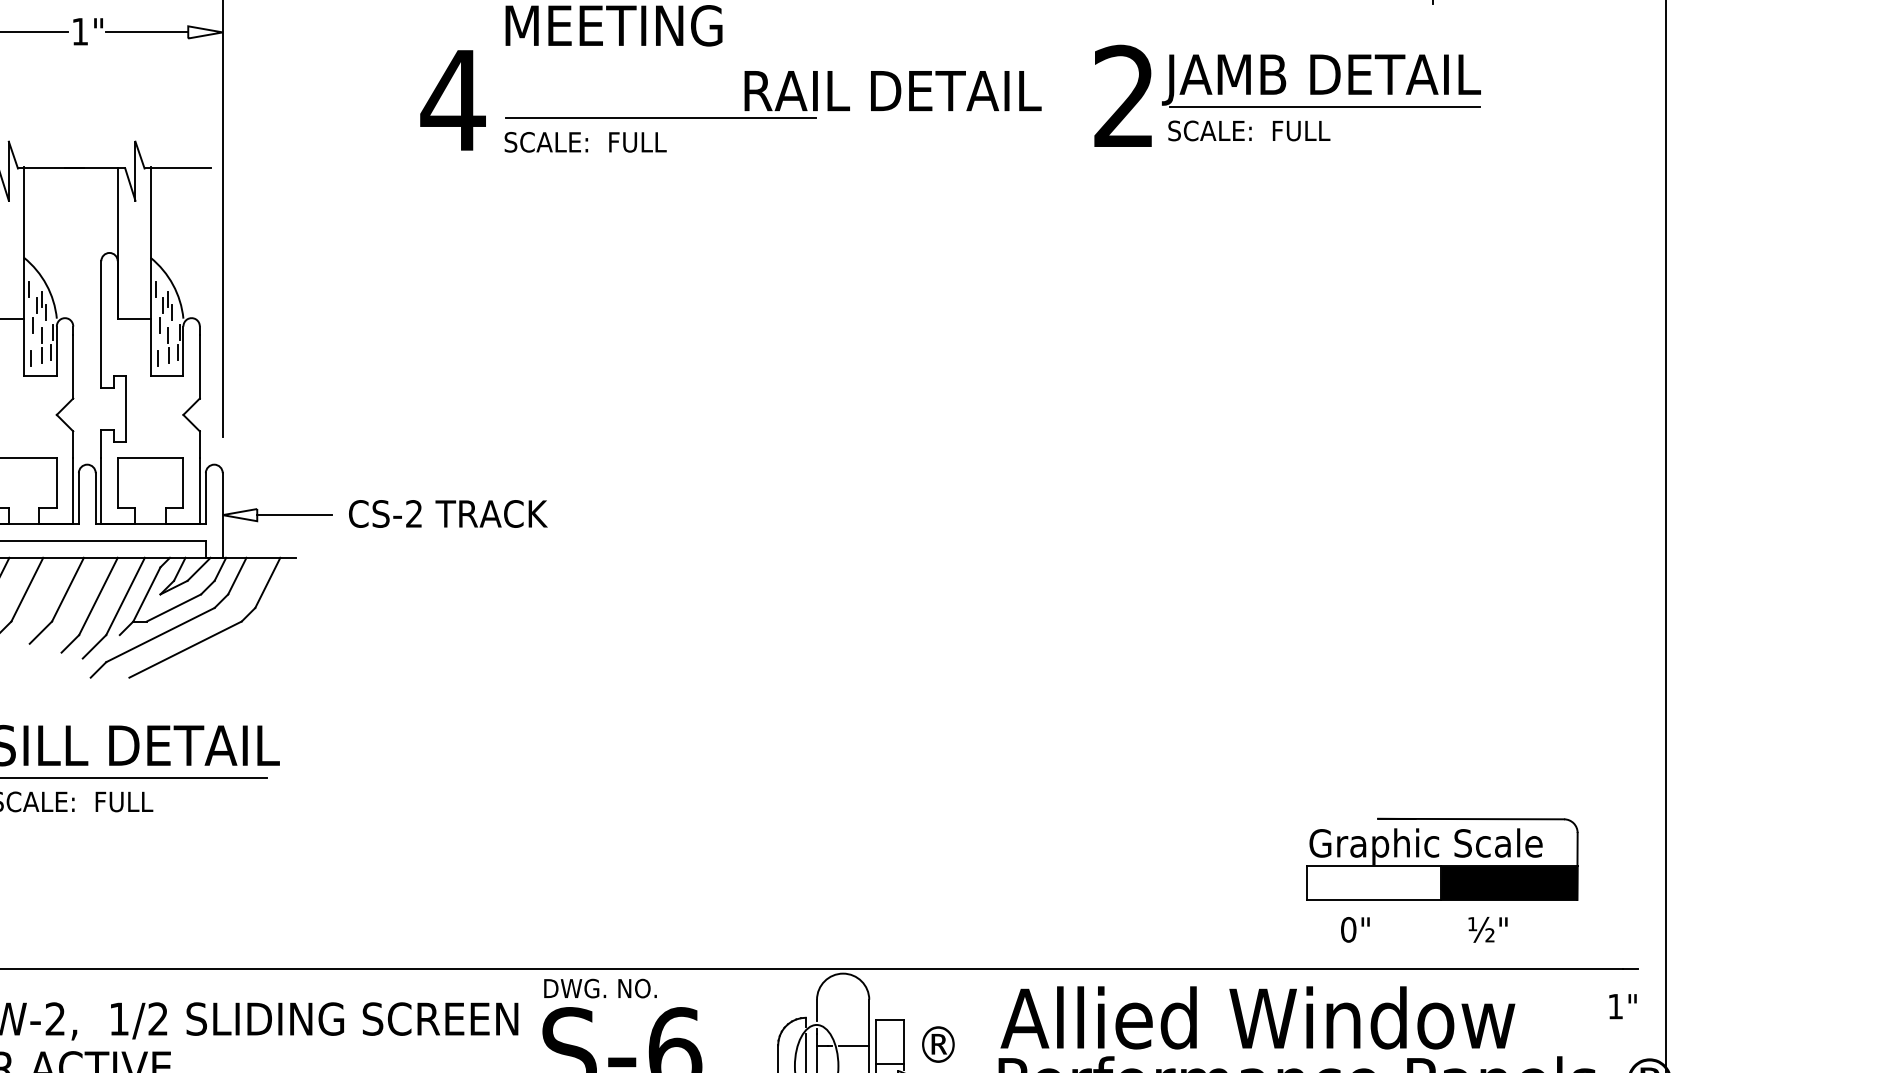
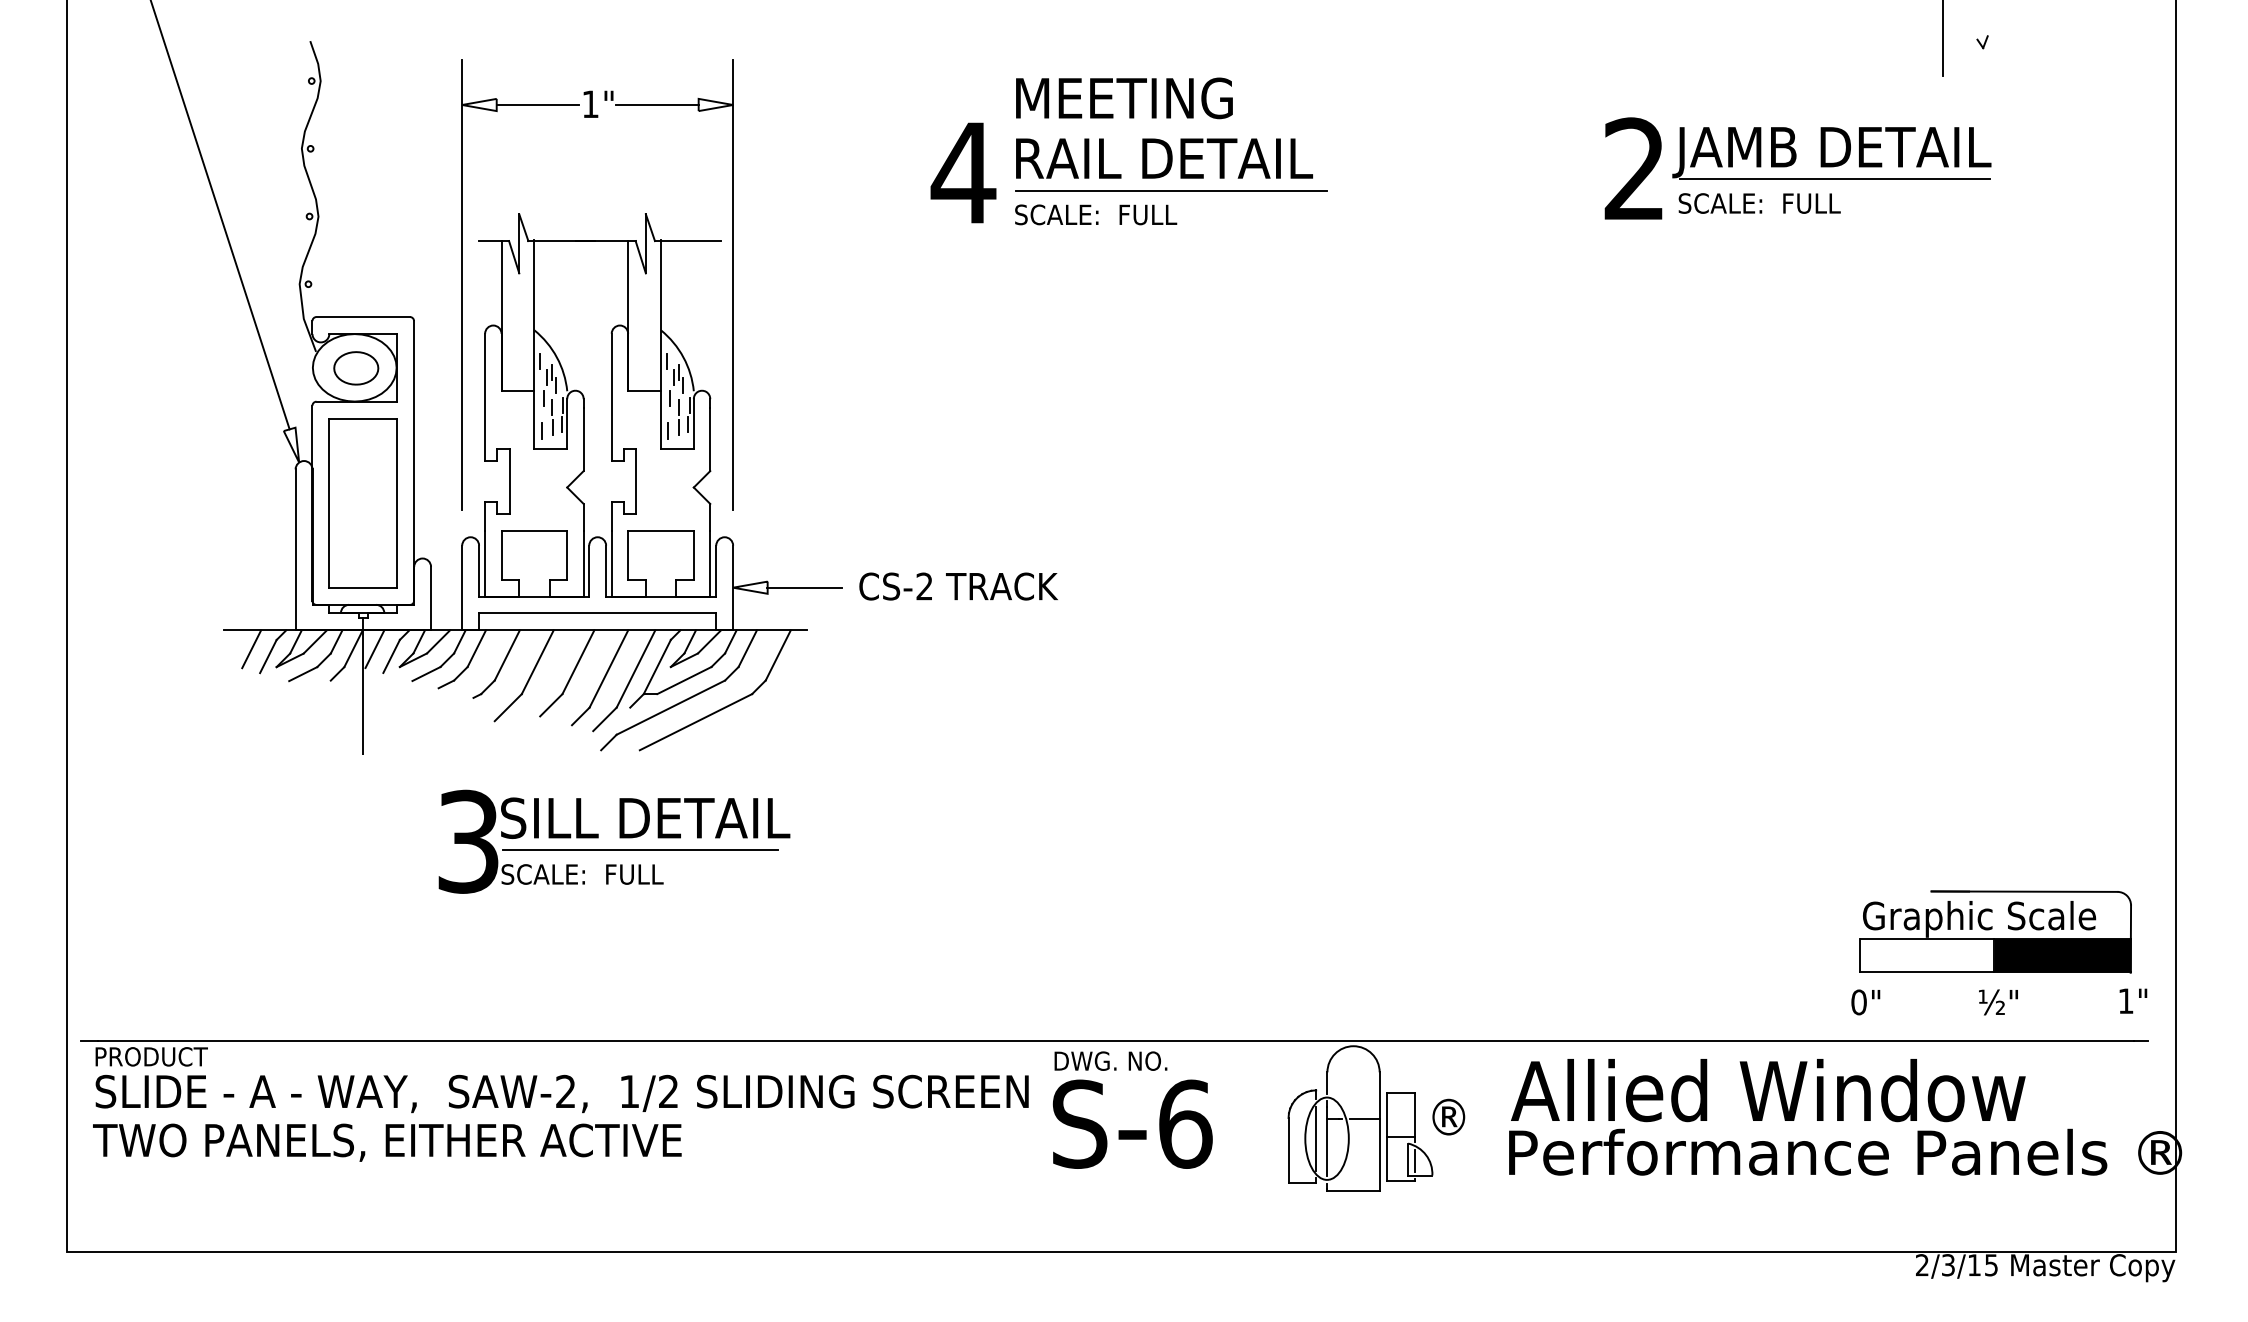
text: (893, 90) -> (1164, 158), moved
part: (1442, 858) -> (1995, 931), moved
text: (1623, 1005) -> (2133, 1000), moved

